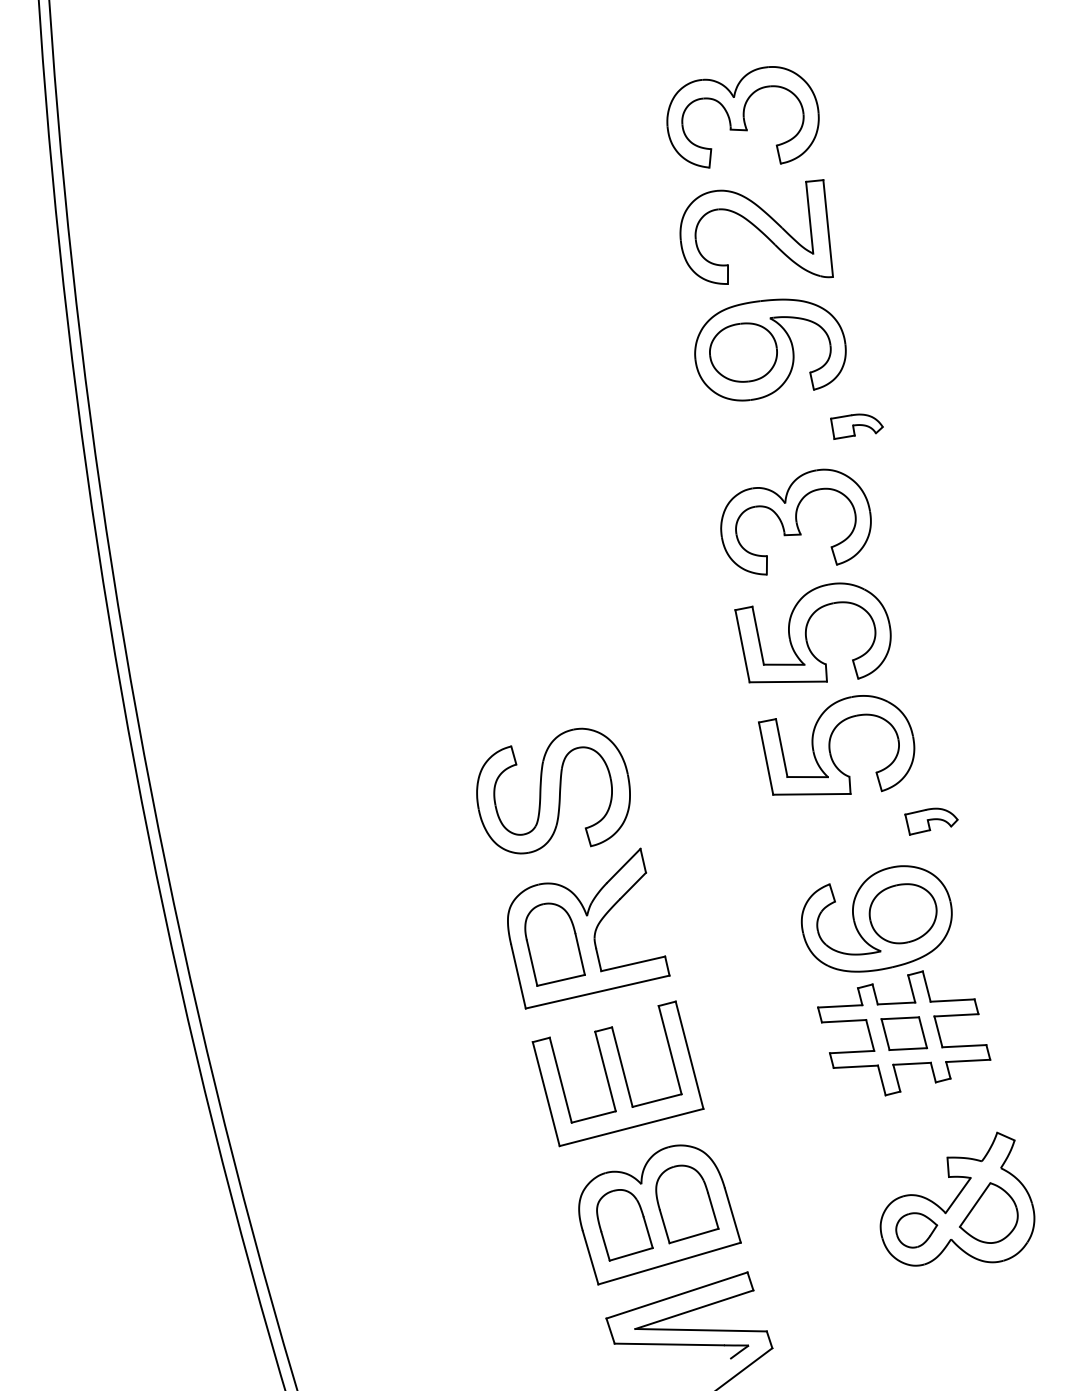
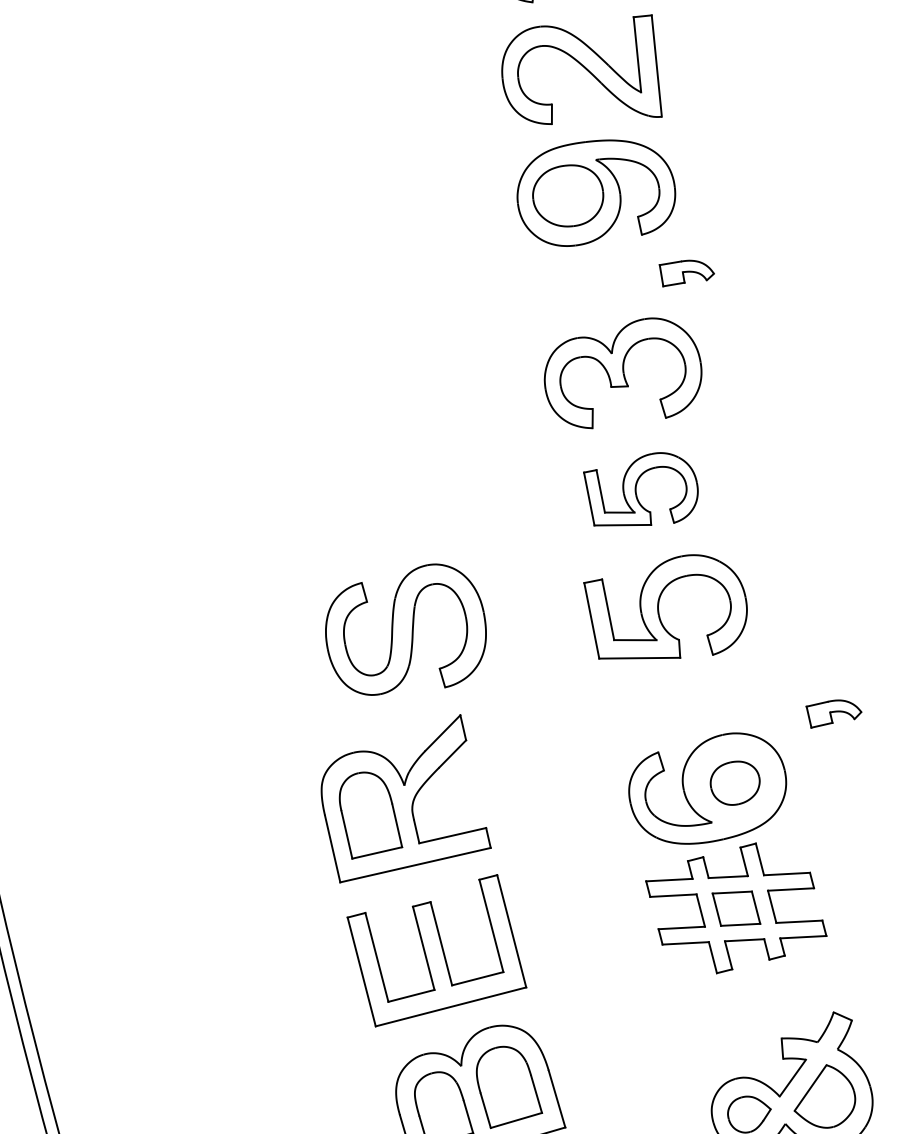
part: (812, 632) -> (640, 488), size x0.7
part: (553, 790) -> (405, 629), moved
part: (931, 821) -> (833, 713), moved
part: (902, 913) -> (734, 782), size x0.7

